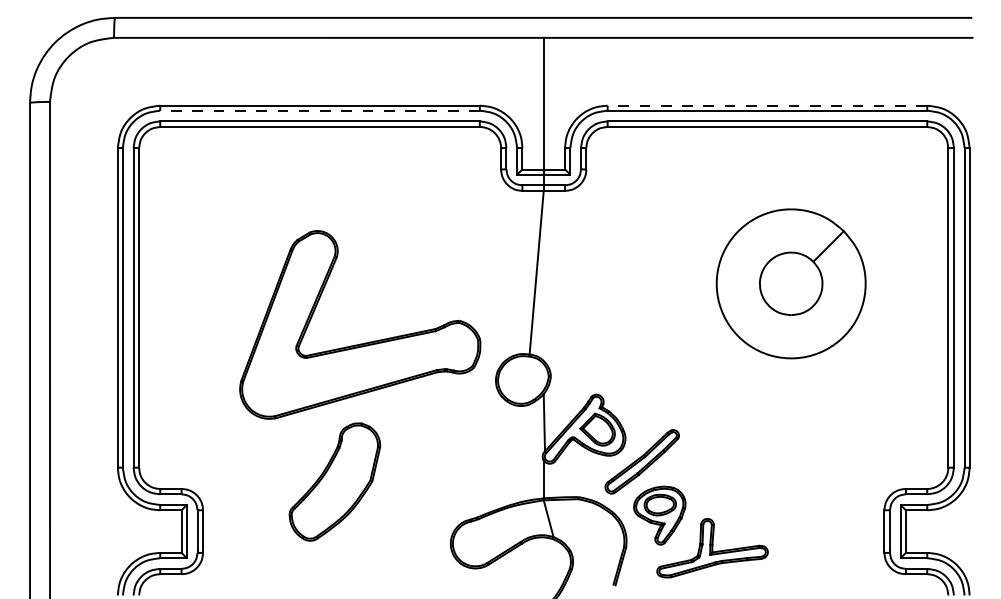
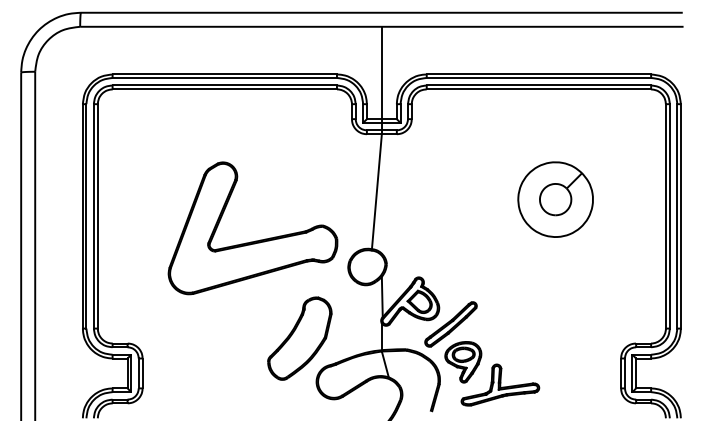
line: (767, 105) -> (538, 74), dashed -> solid
line: (320, 110) -> (225, 77), dashed -> solid
part: (791, 284) -> (555, 199), size x0.71
part: (334, 481) -> (299, 338), moved

